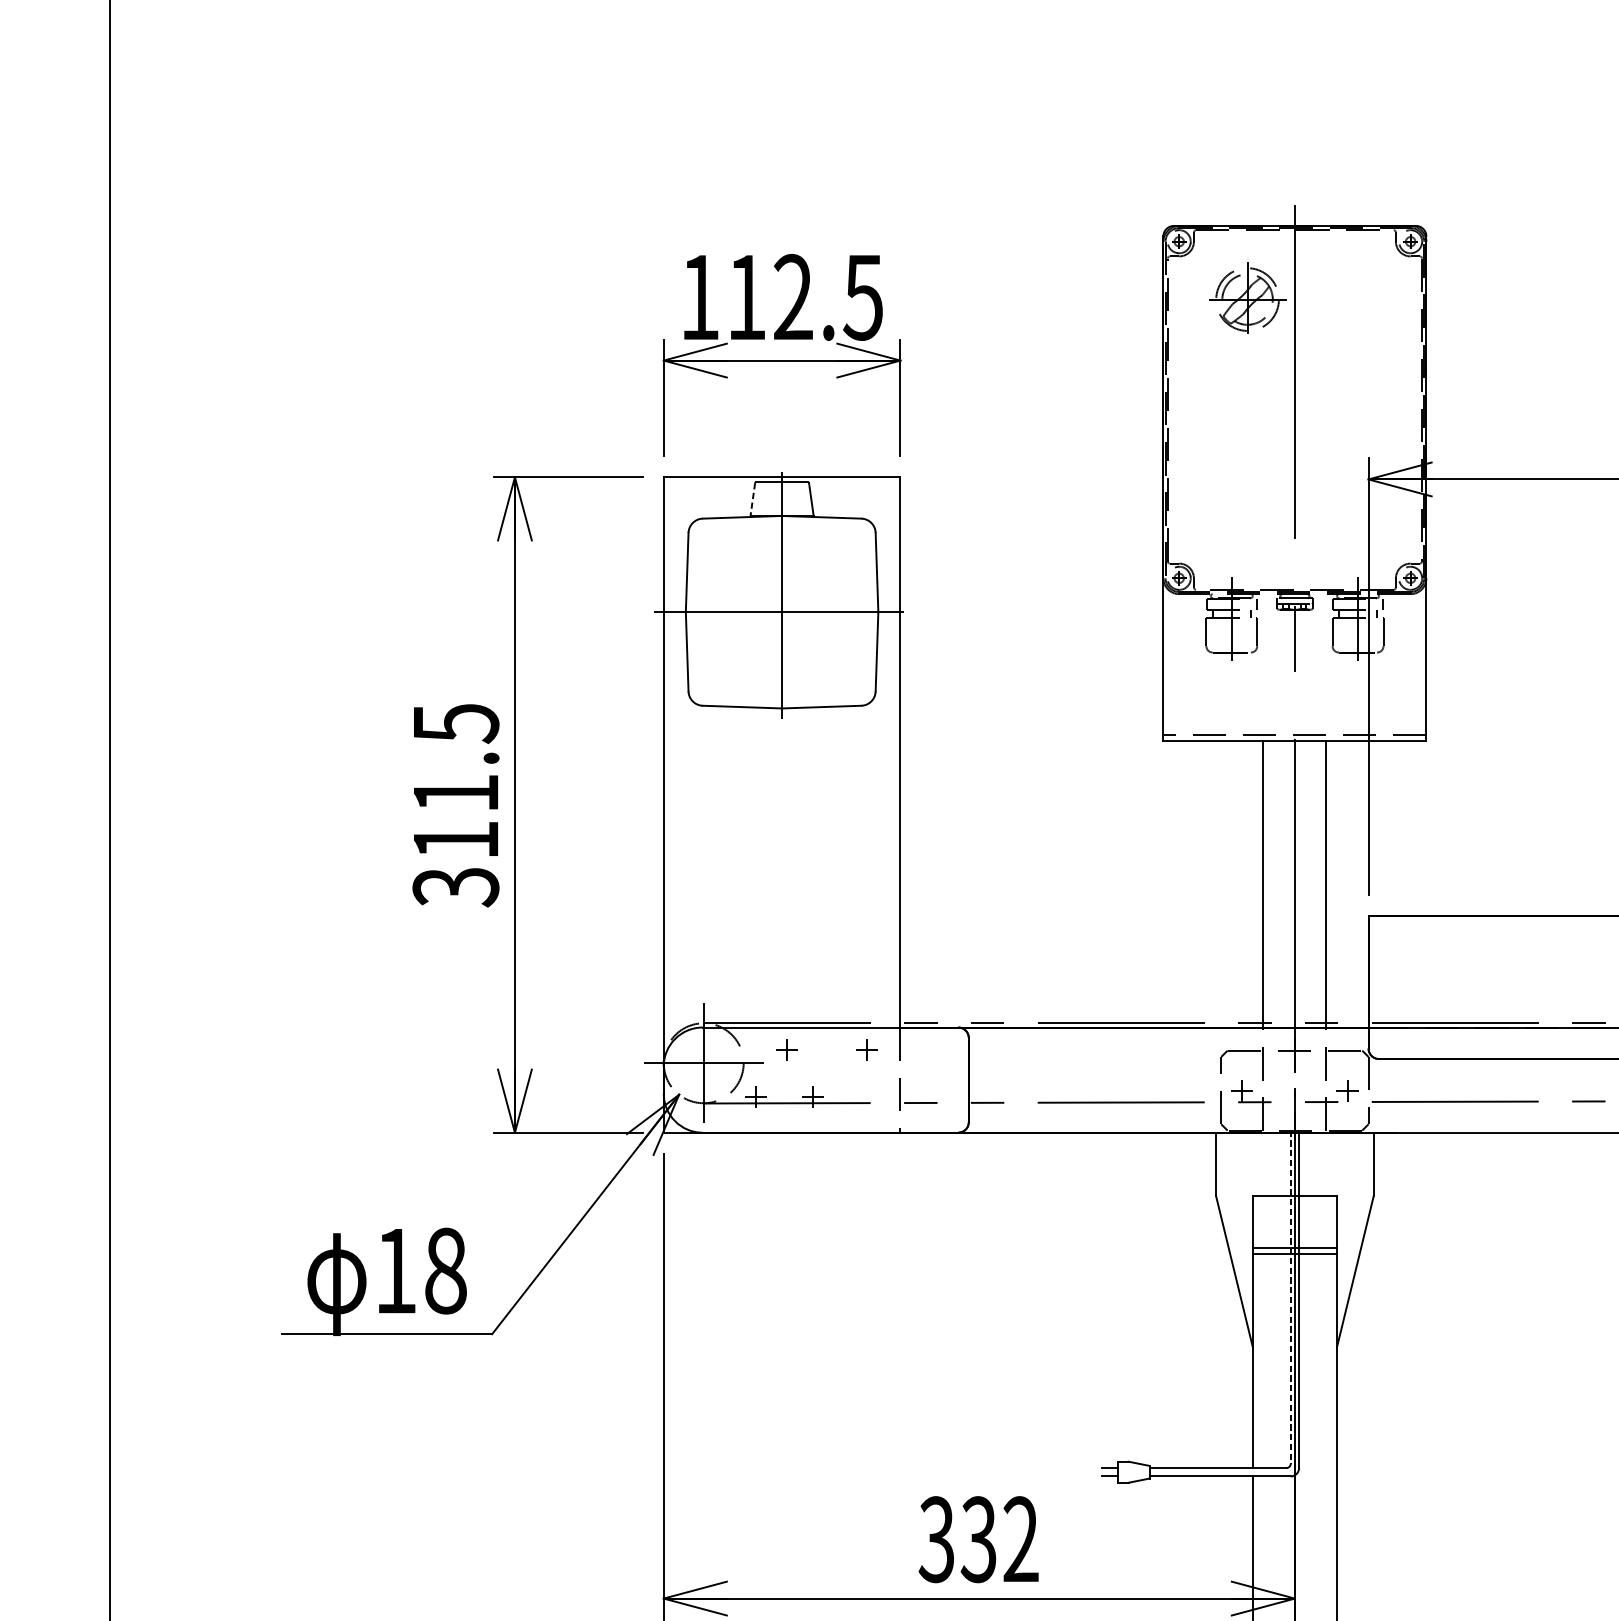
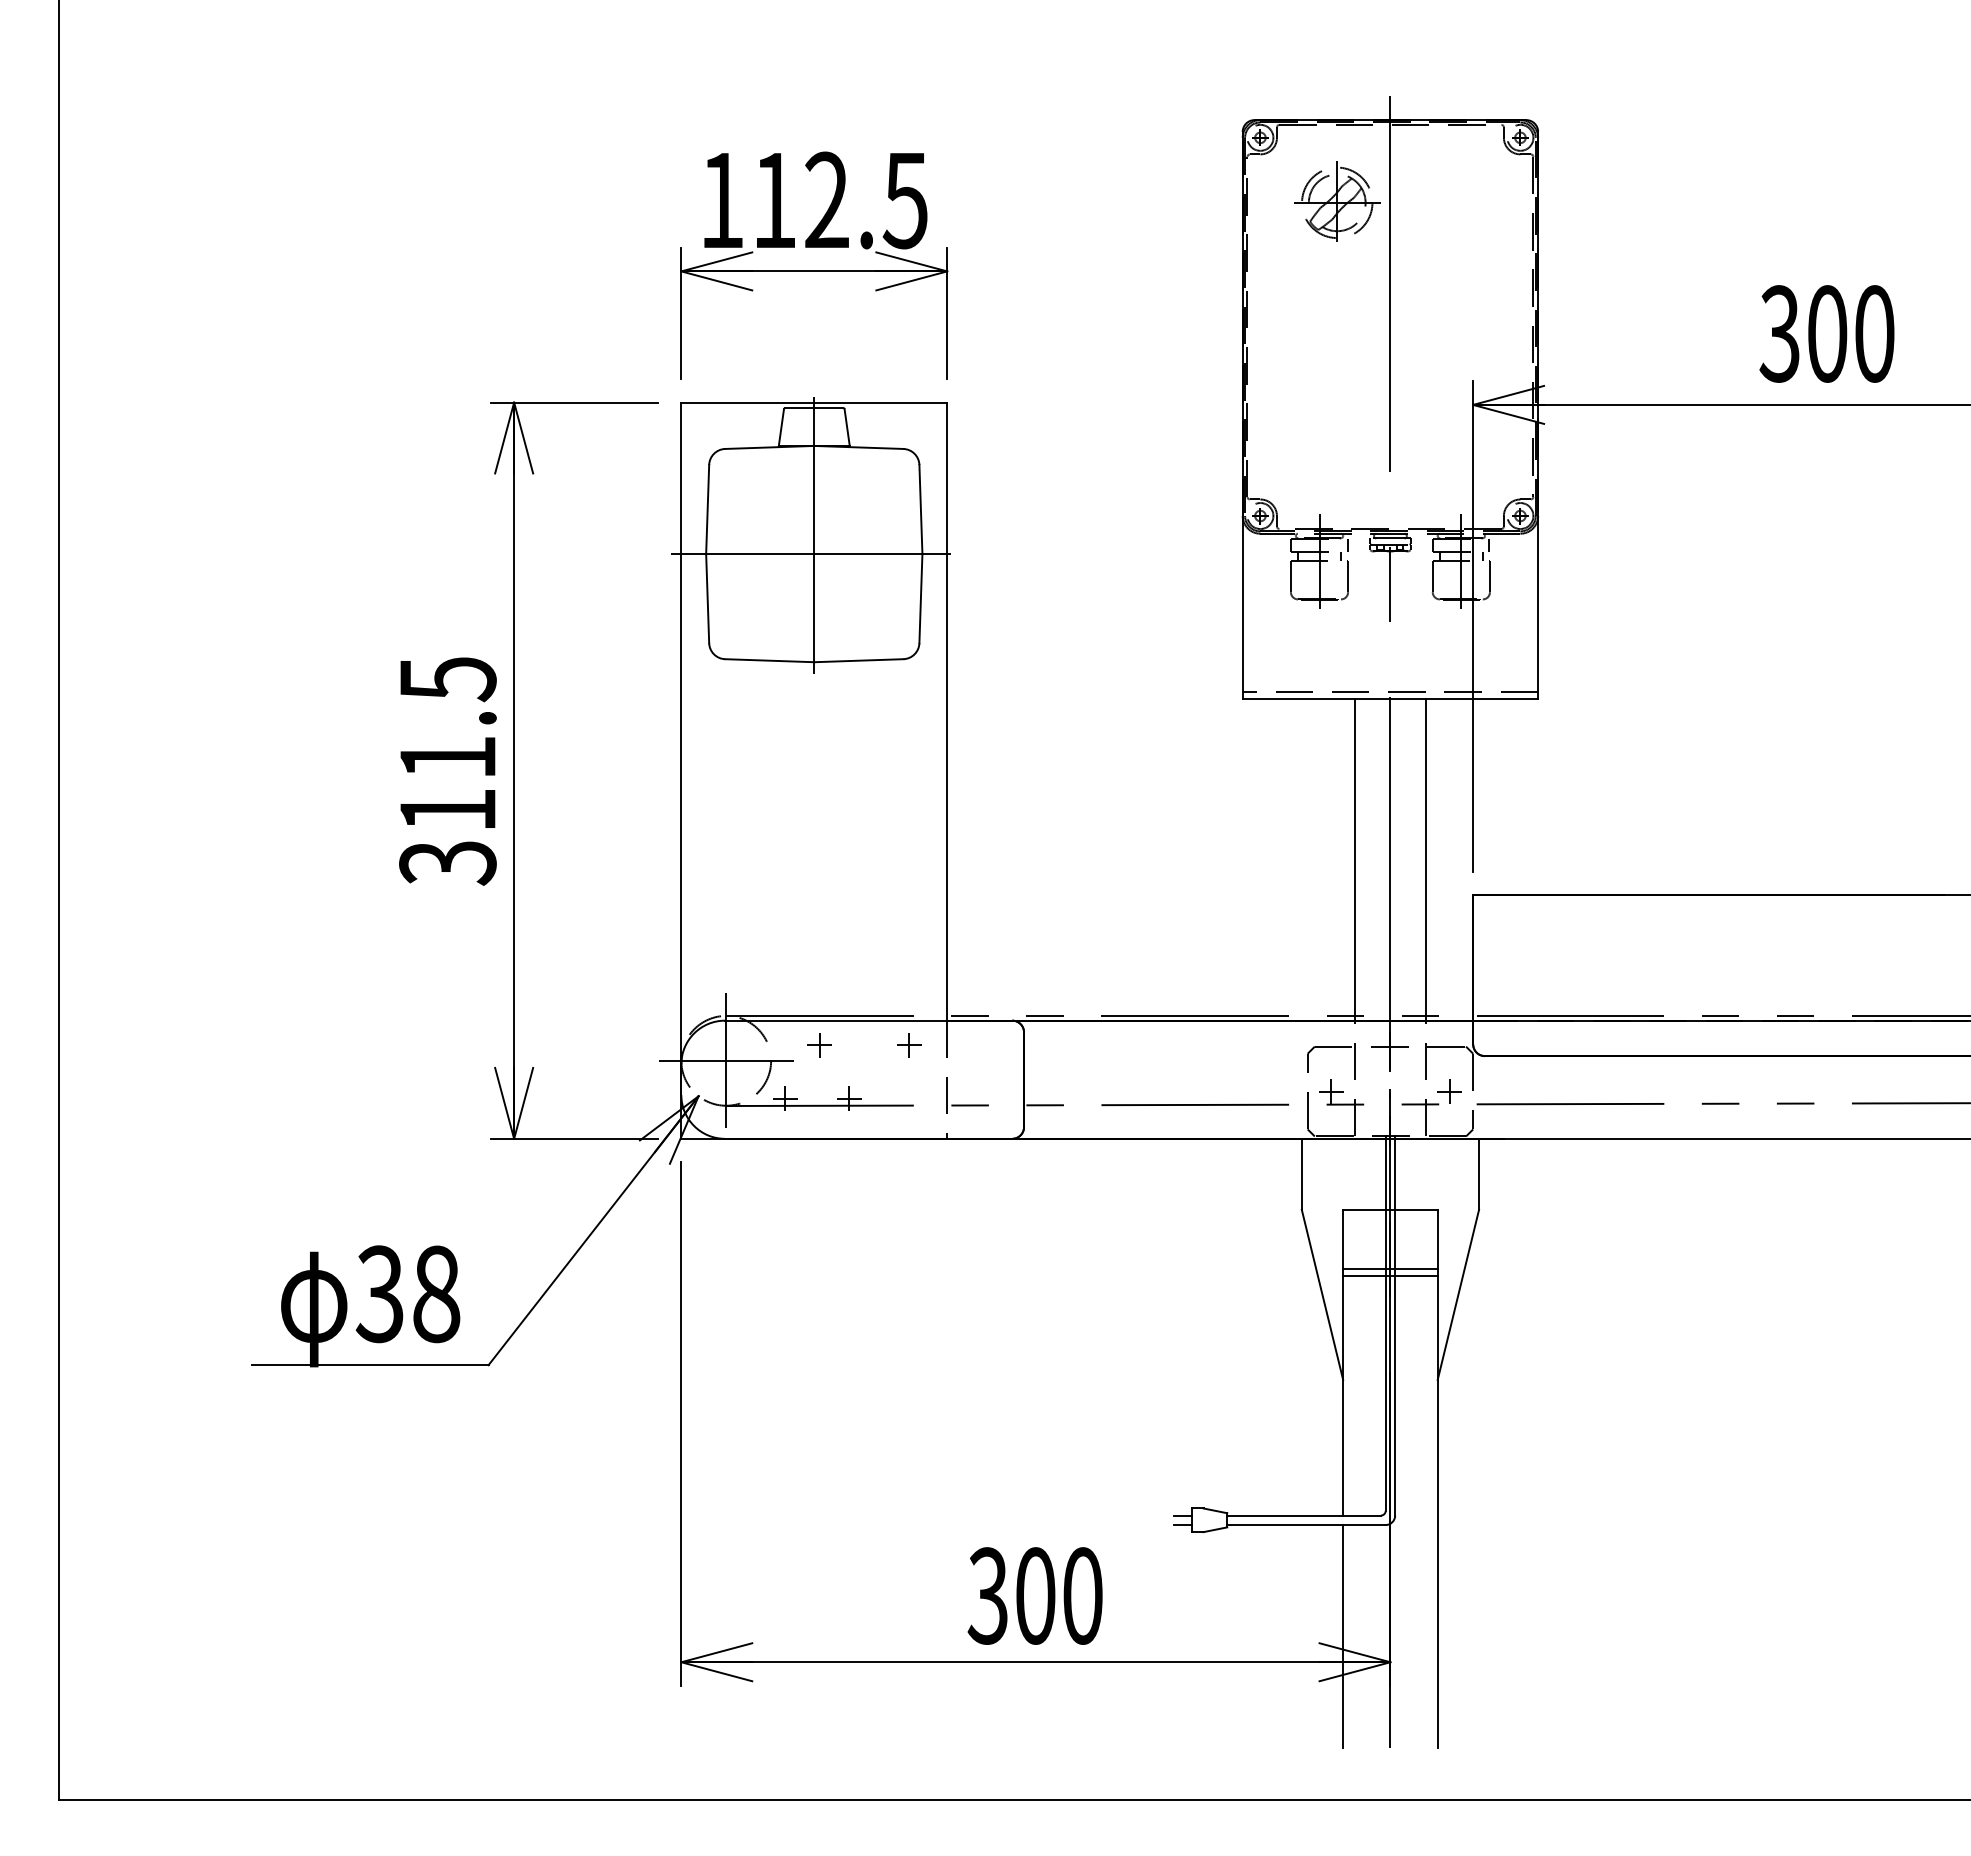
line: (752, 499) -> (781, 427), dashed -> solid
text: (395, 1271) -> (379, 1294), 18 -> 38
line: (1290, 1297) -> (1385, 1324), dashed -> solid
text: (999, 1539) -> (1058, 1595), 332 -> 300

